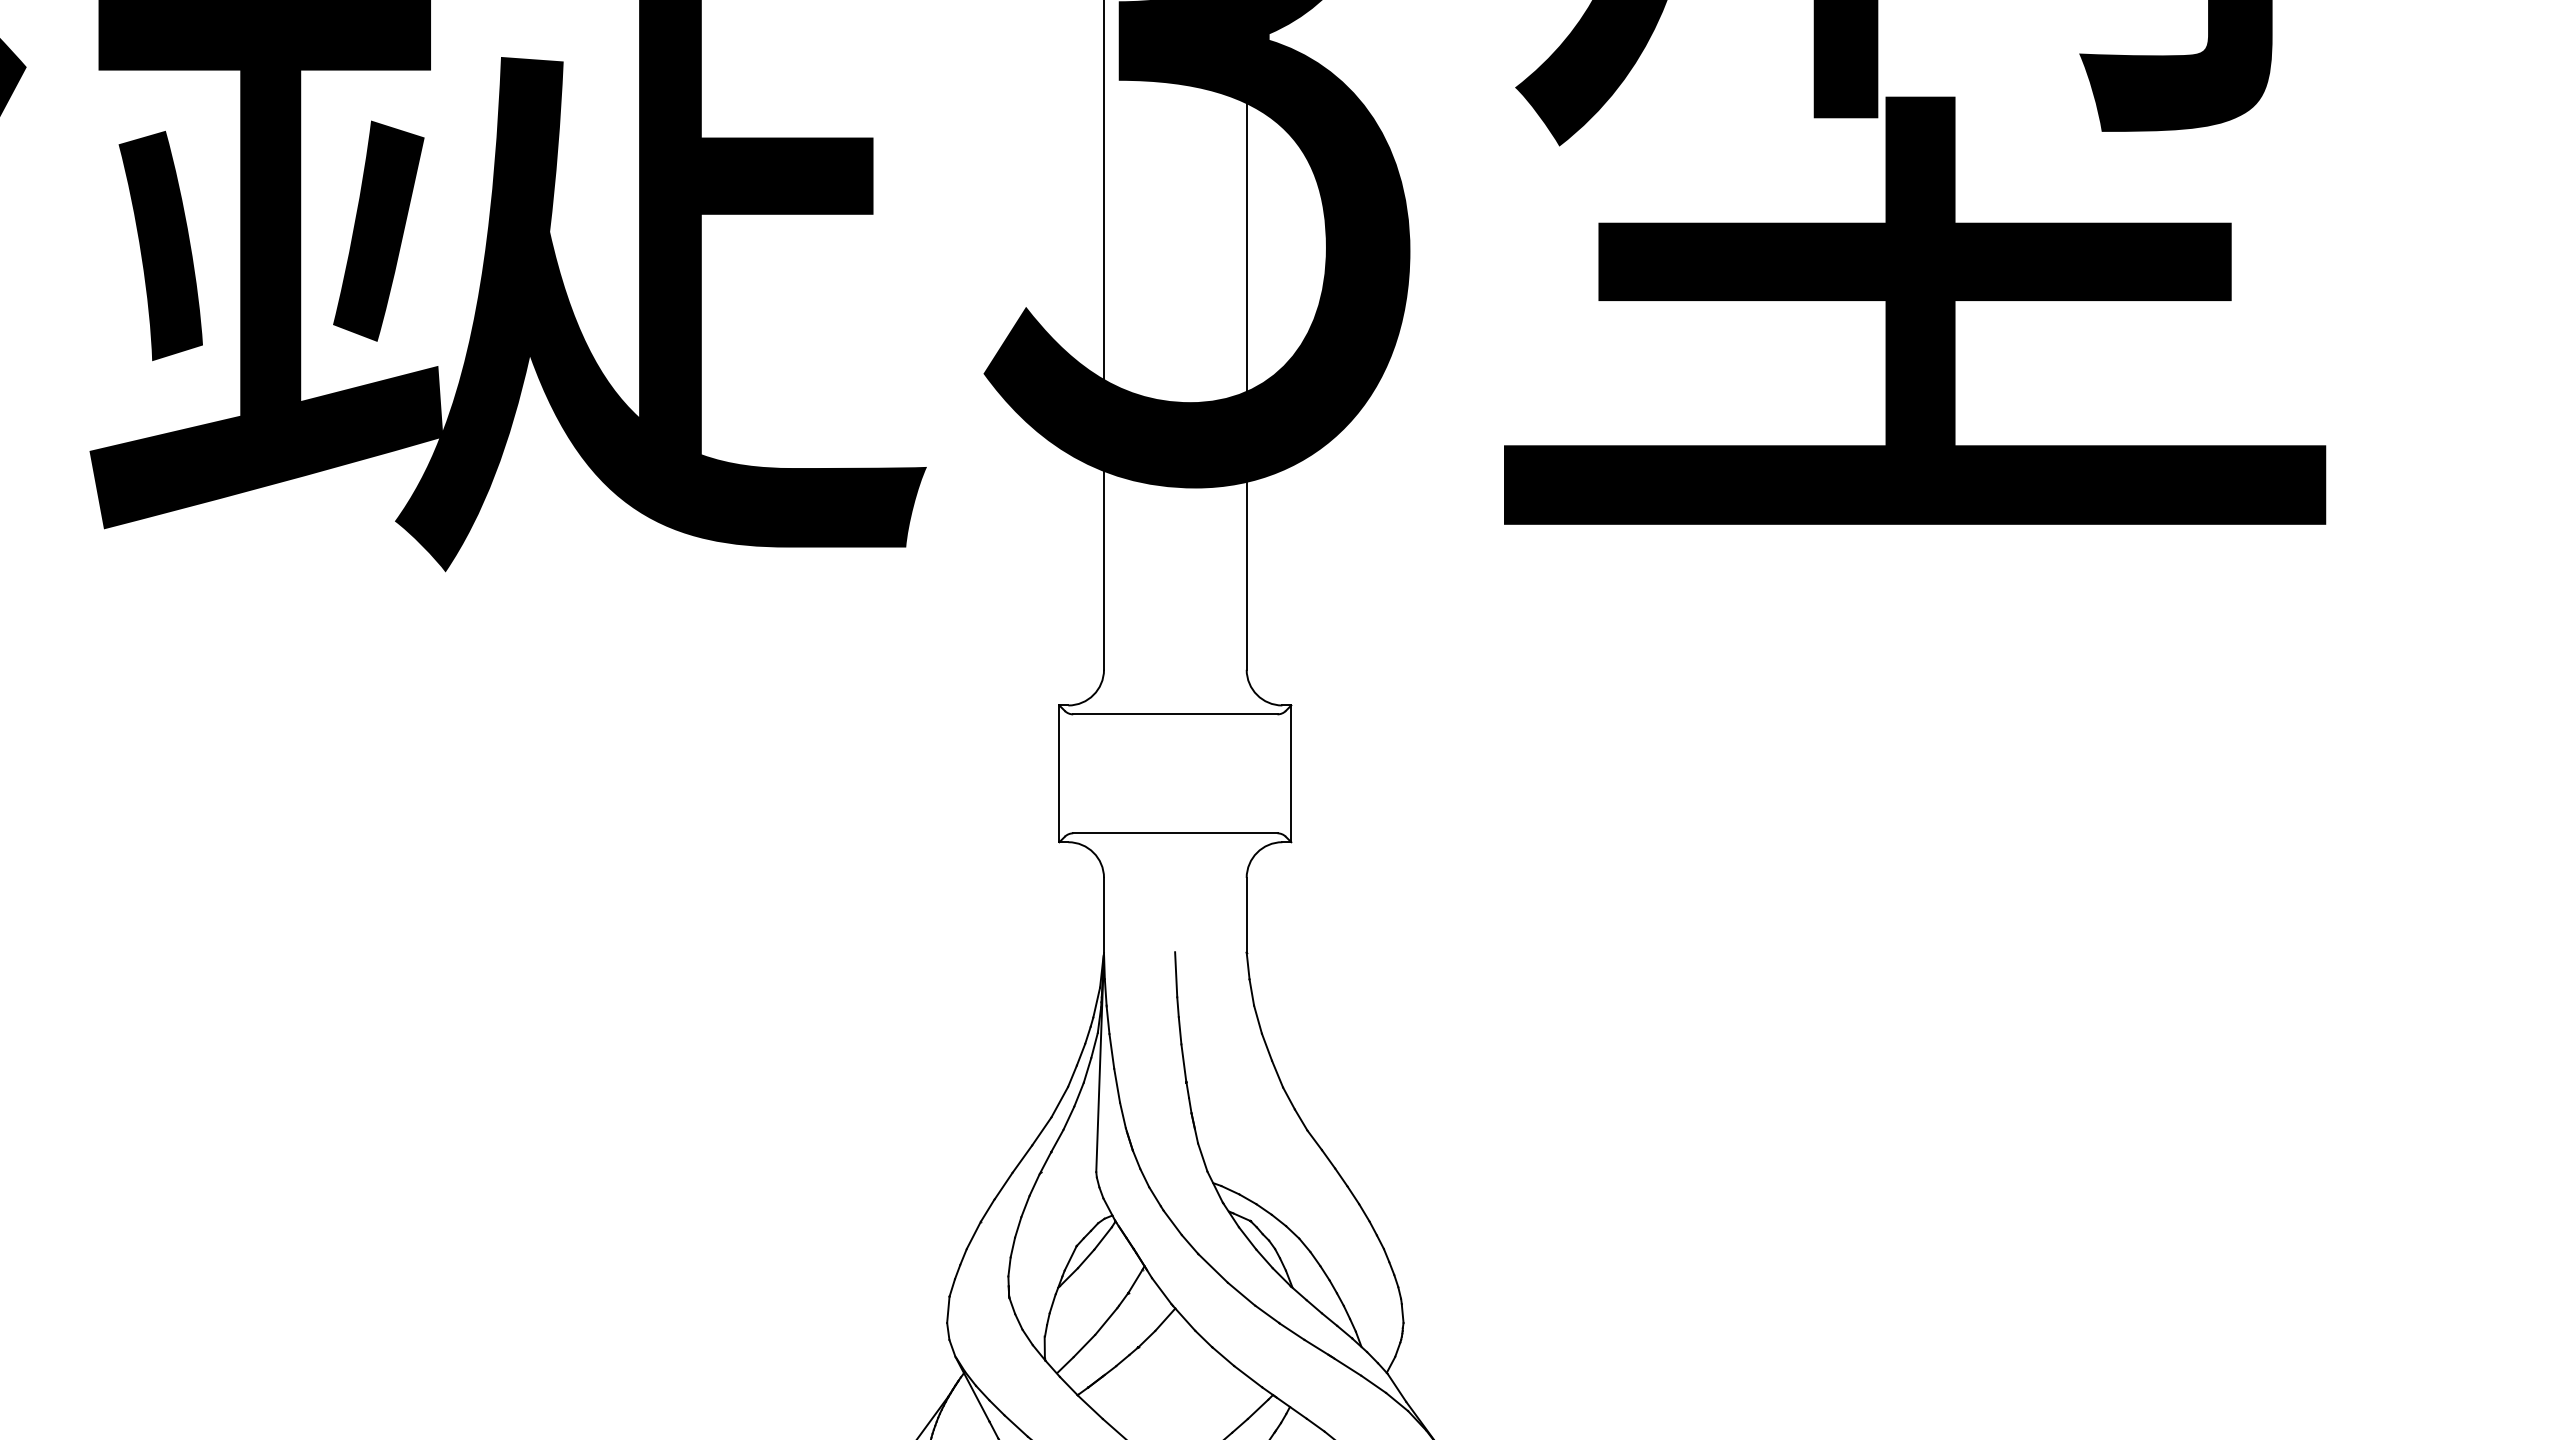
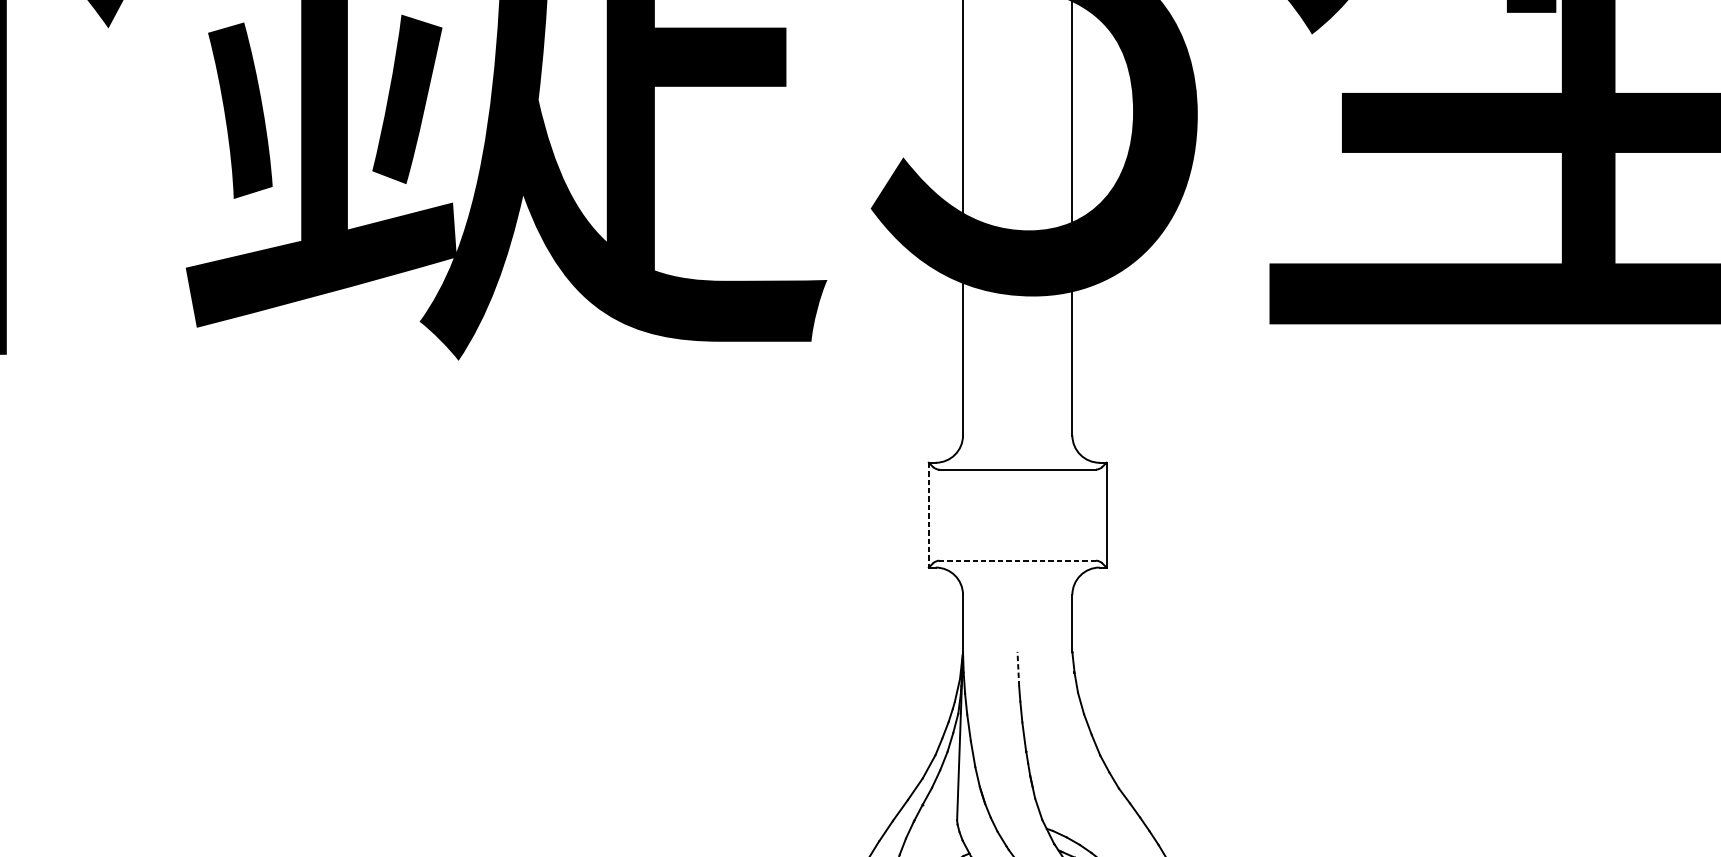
line: (1059, 774) -> (928, 515), solid -> dashed
line: (1174, 833) -> (1017, 560), solid -> dashed
line: (1176, 974) -> (1018, 668), solid -> dashed

